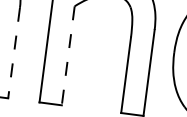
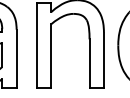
line: (13, 53) -> (16, 59), dashed -> solid
line: (68, 56) -> (51, 56), dashed -> solid

